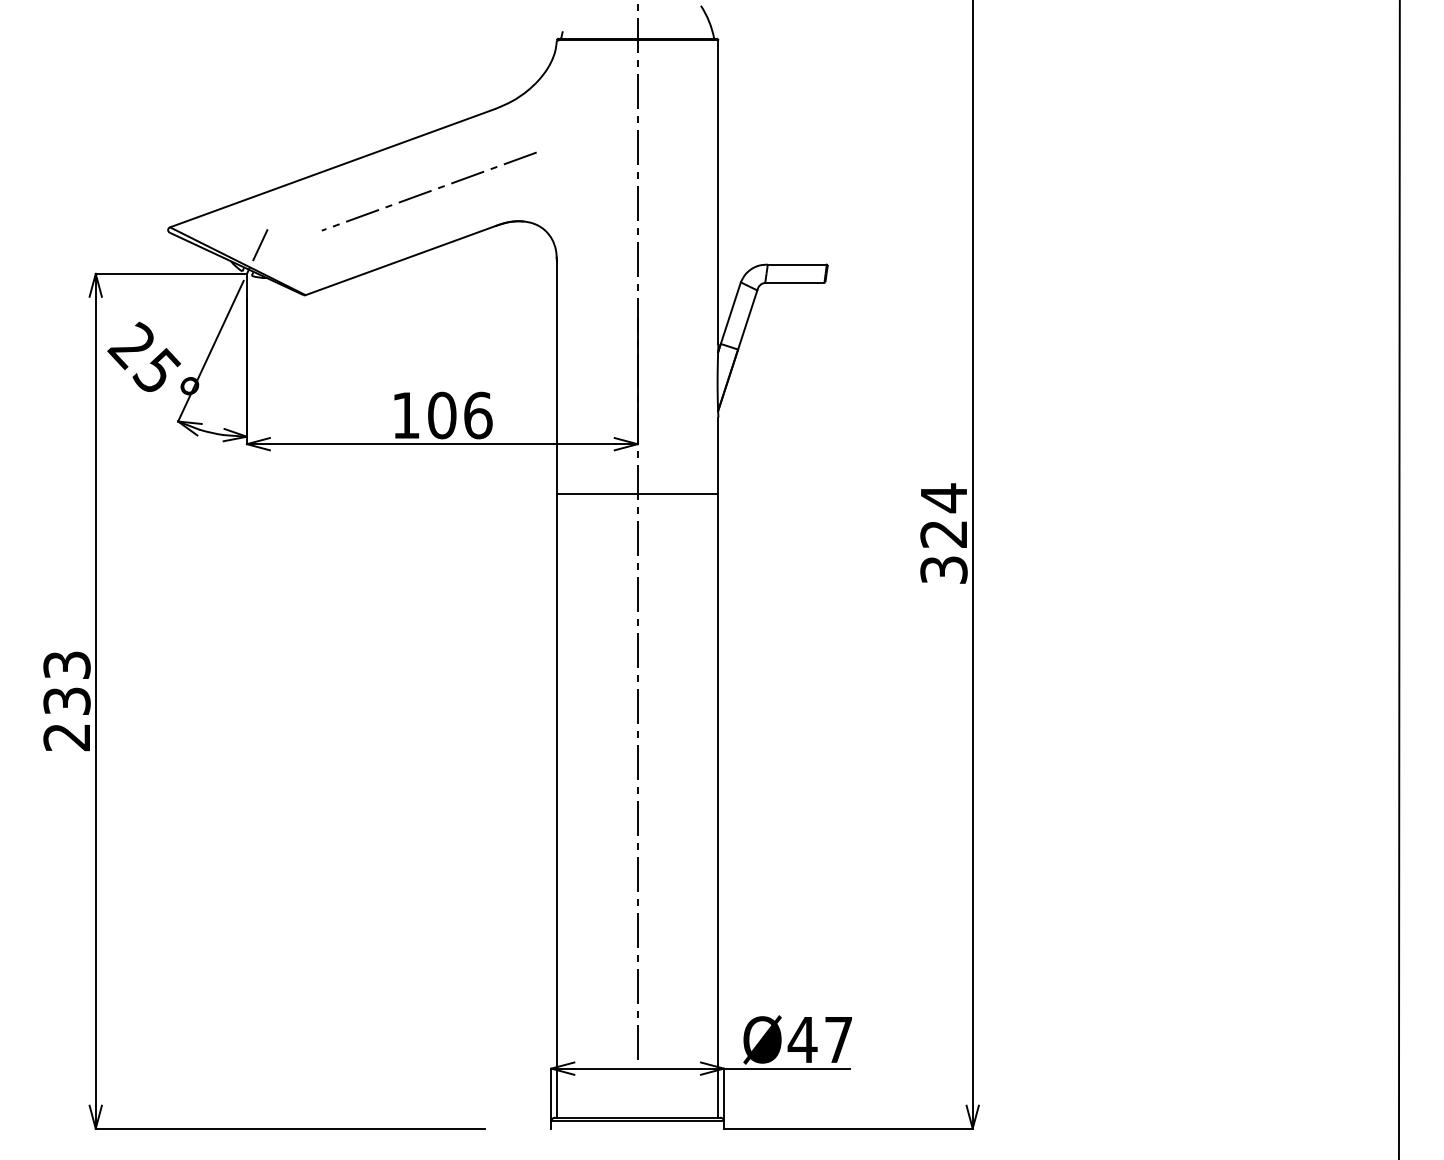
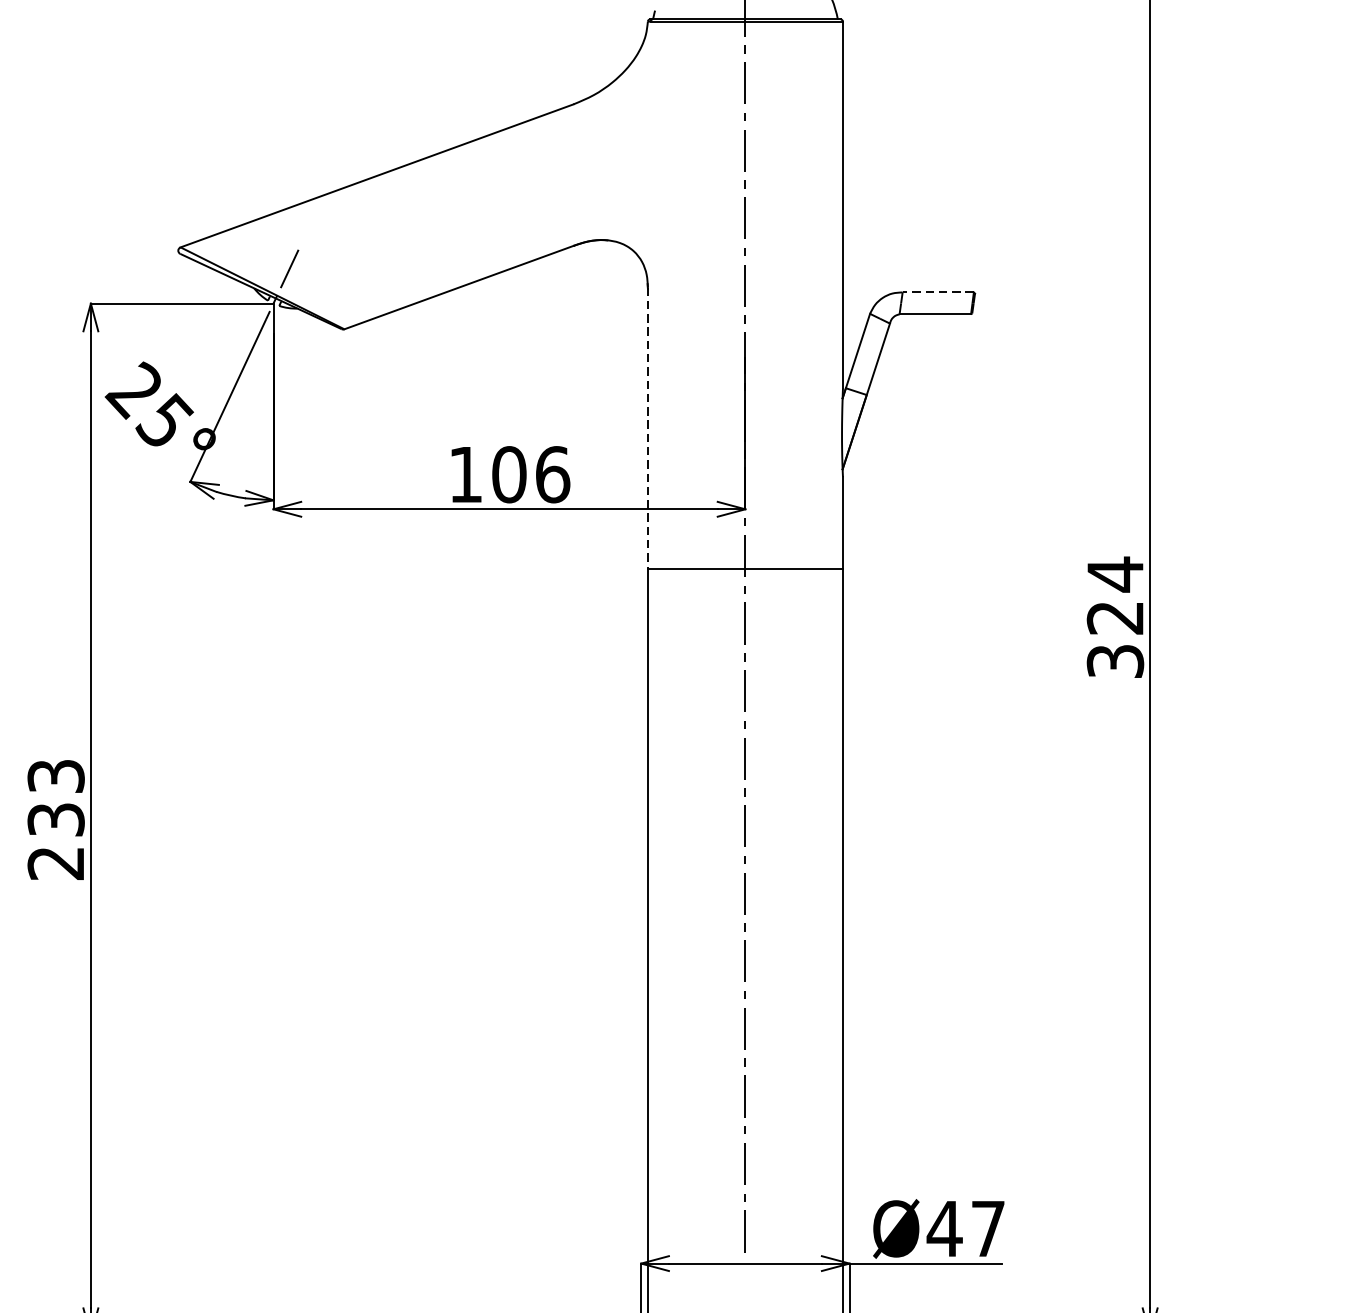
line: (428, 191) -> (492, 204), removed
line: (796, 264) -> (937, 292), solid -> dashed
line: (556, 377) -> (647, 428), solid -> dashed

